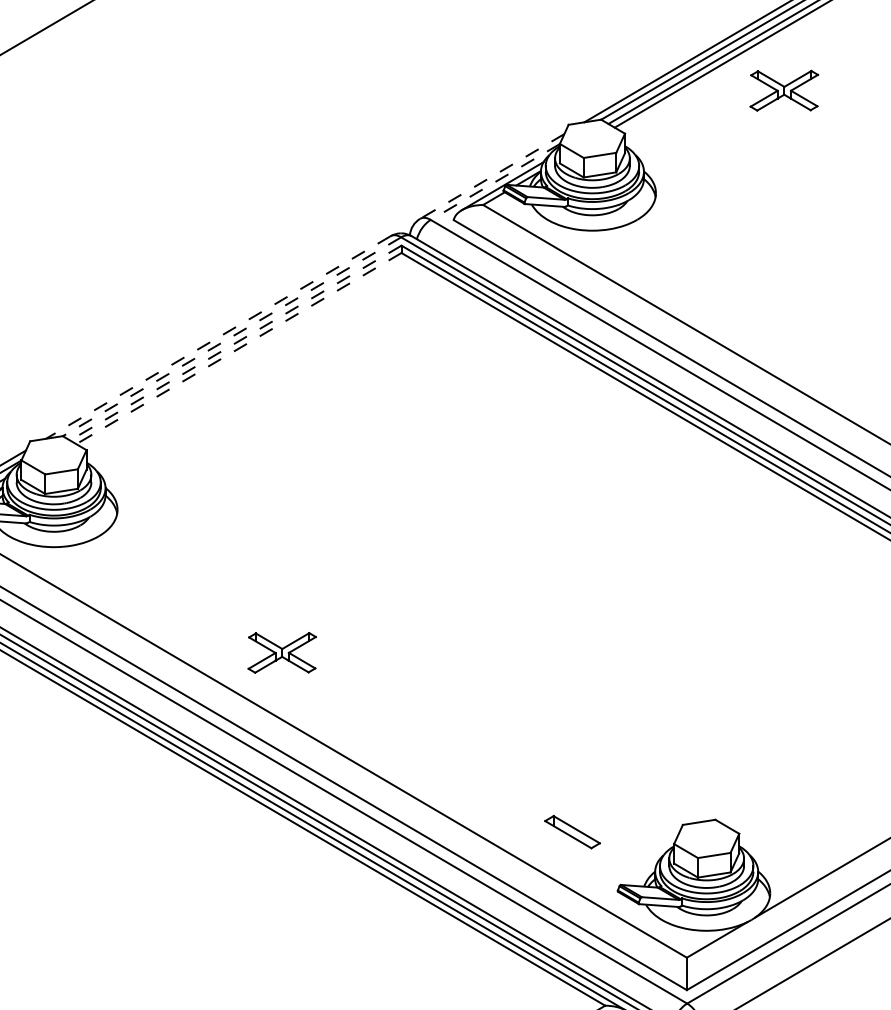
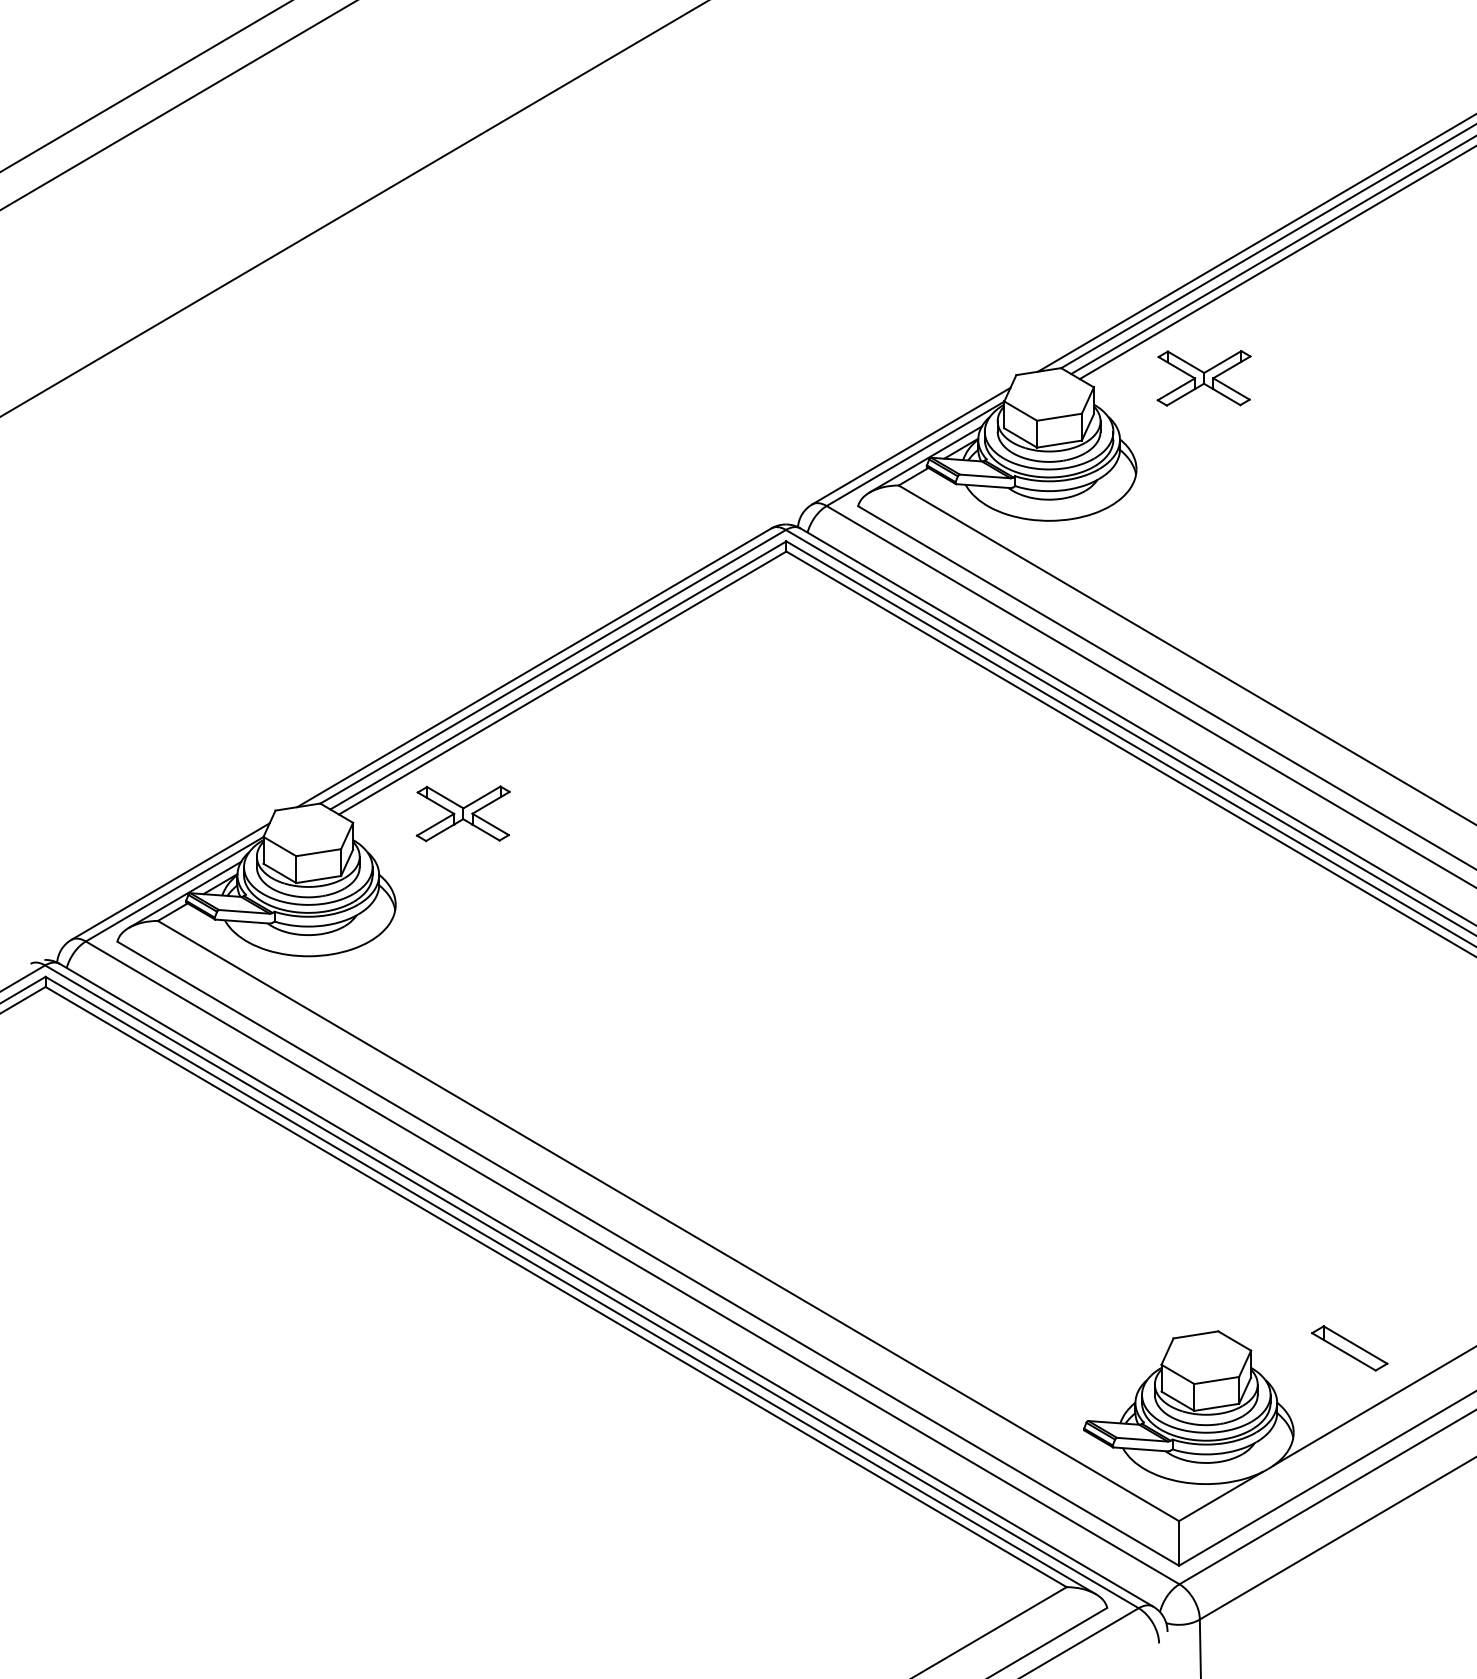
part: (783, 90) -> (1203, 378), moved
line: (491, 176) -> (910, 446), dashed -> solid
line: (495, 182) -> (915, 454), dashed -> solid
line: (231, 337) -> (552, 667), dashed -> solid
line: (217, 338) -> (533, 668), dashed -> solid
line: (235, 343) -> (557, 675), dashed -> solid
line: (238, 348) -> (562, 683), dashed -> solid
part: (281, 652) -> (462, 813), moved
part: (572, 832) -> (1349, 1348), moved

